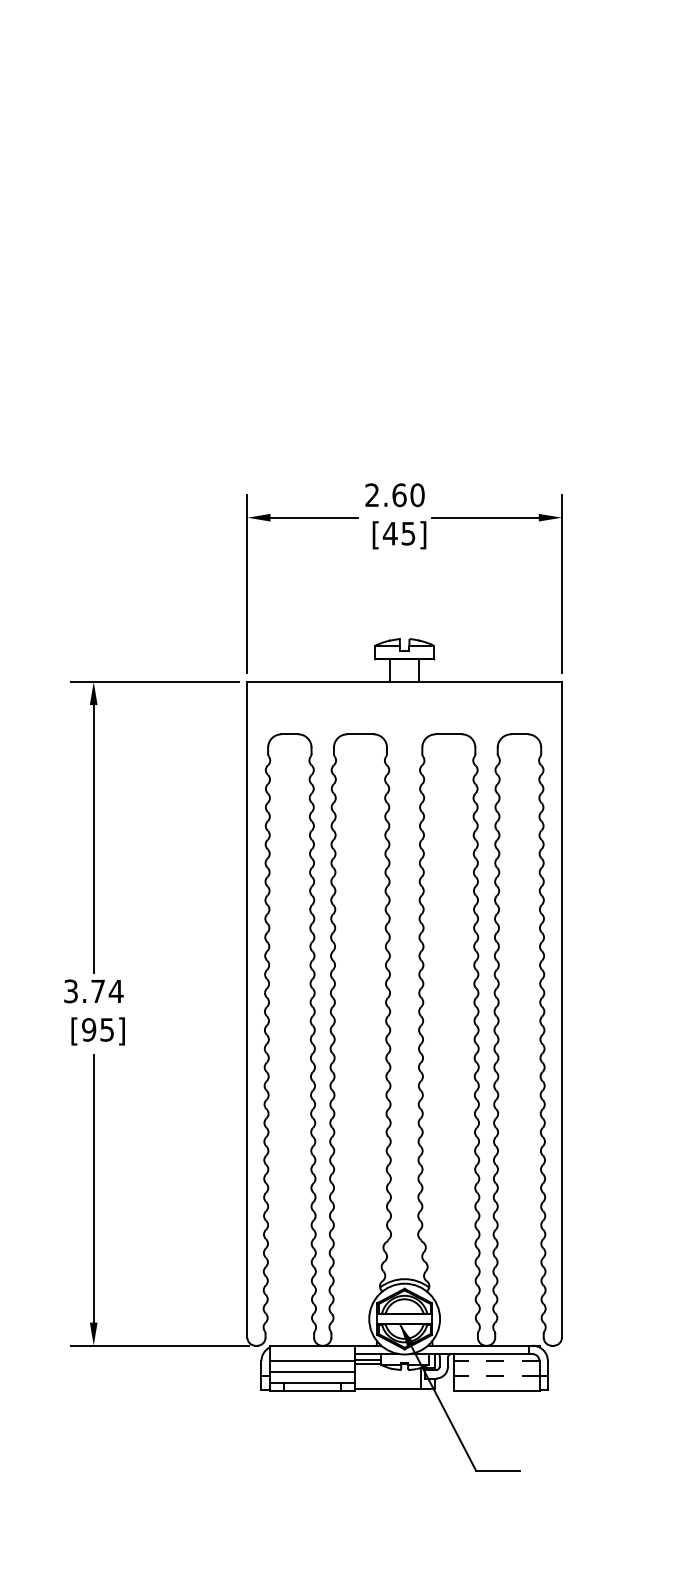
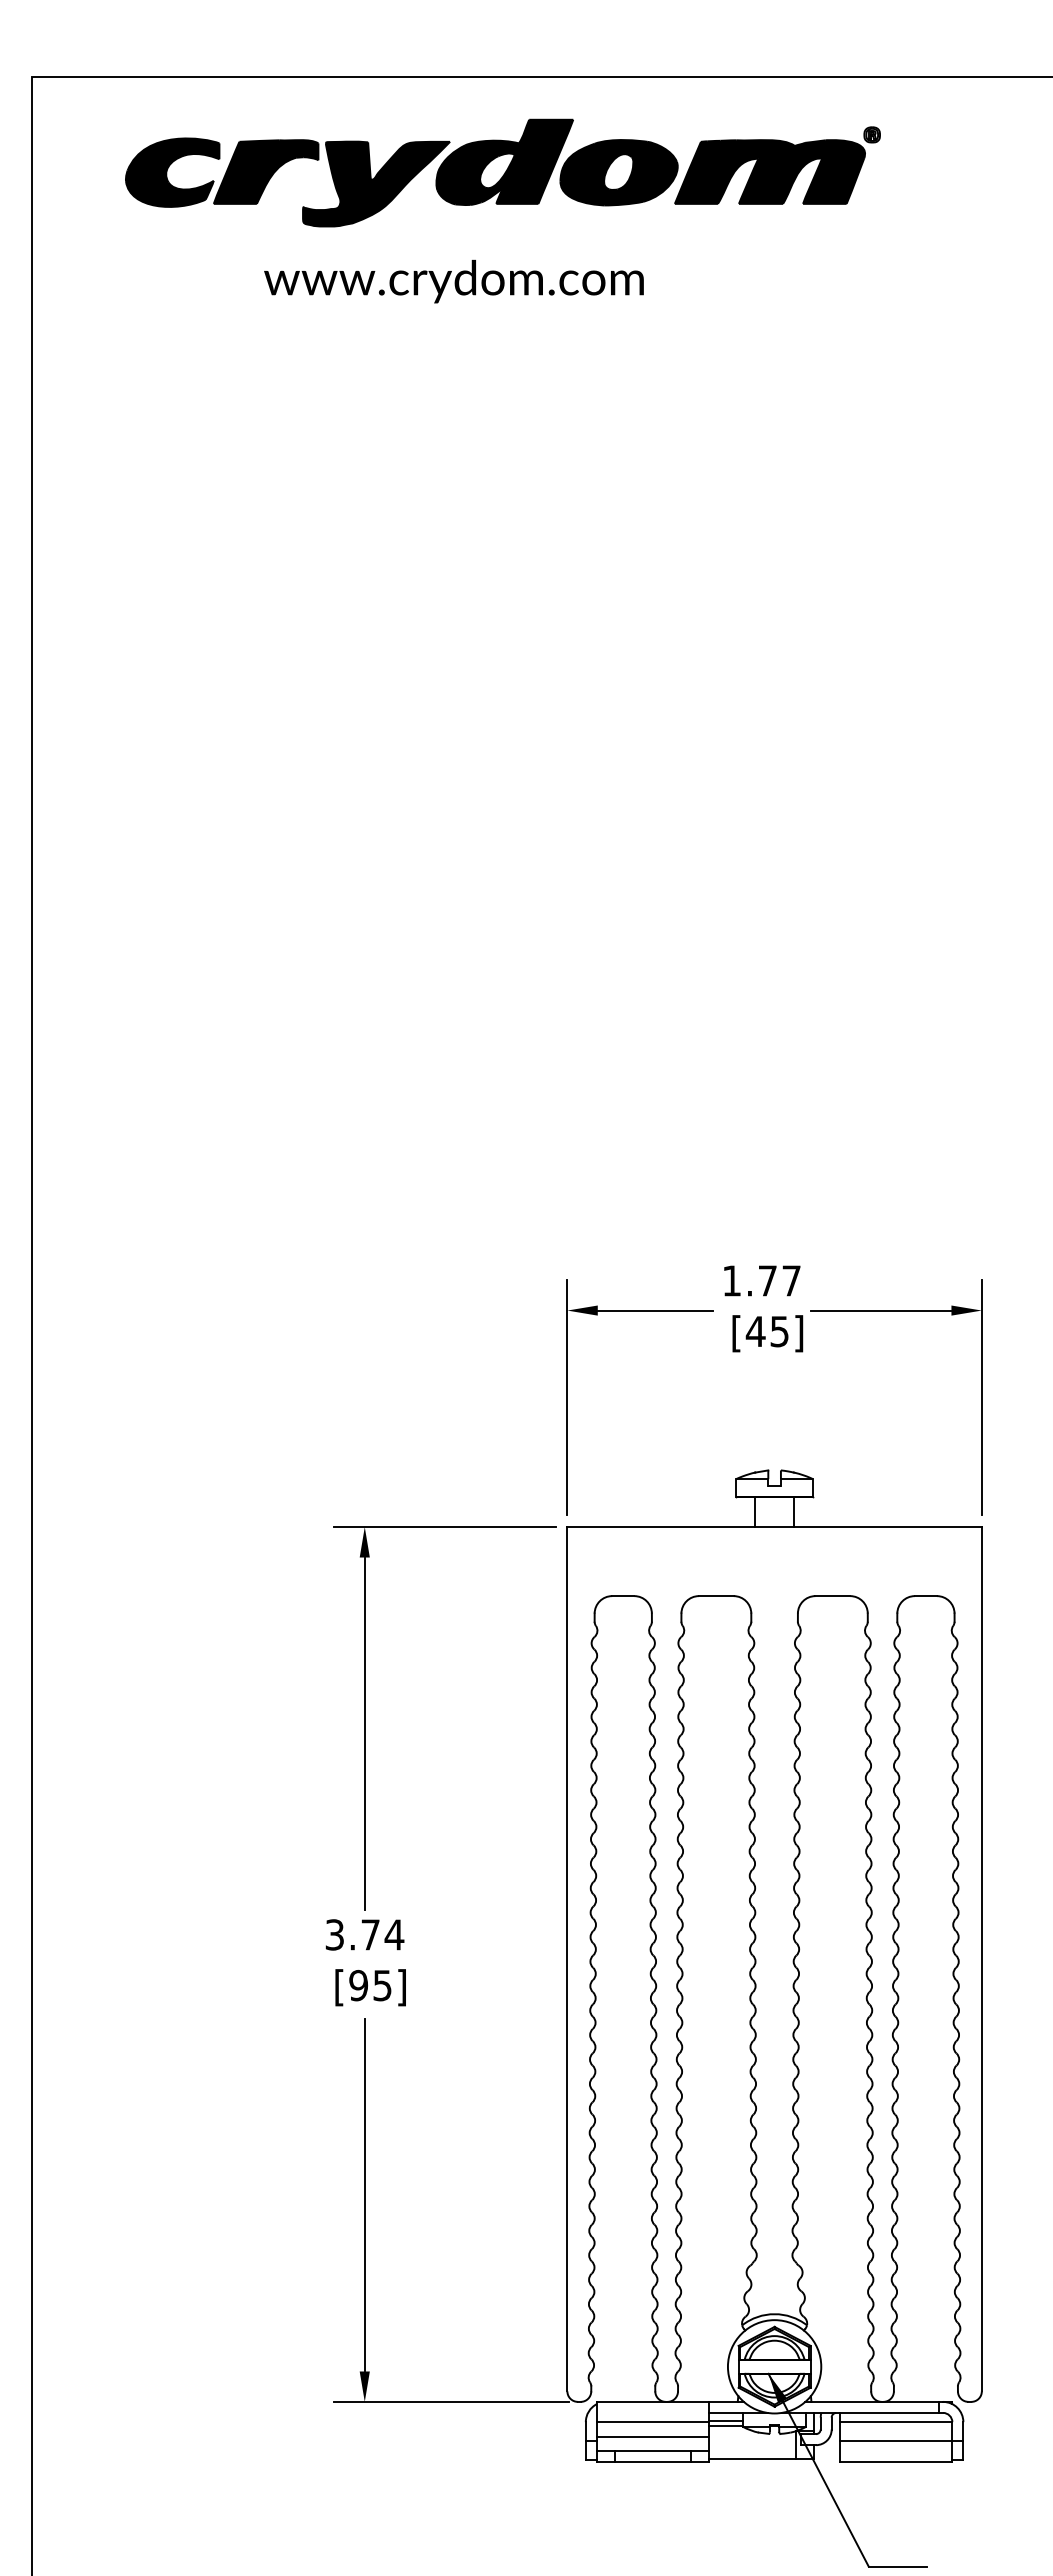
text: (394, 494) -> (761, 1280), 2.60 -> 1.77
line: (496, 1361) -> (895, 2422), dashed -> solid
line: (496, 1375) -> (895, 2441), dashed -> solid

